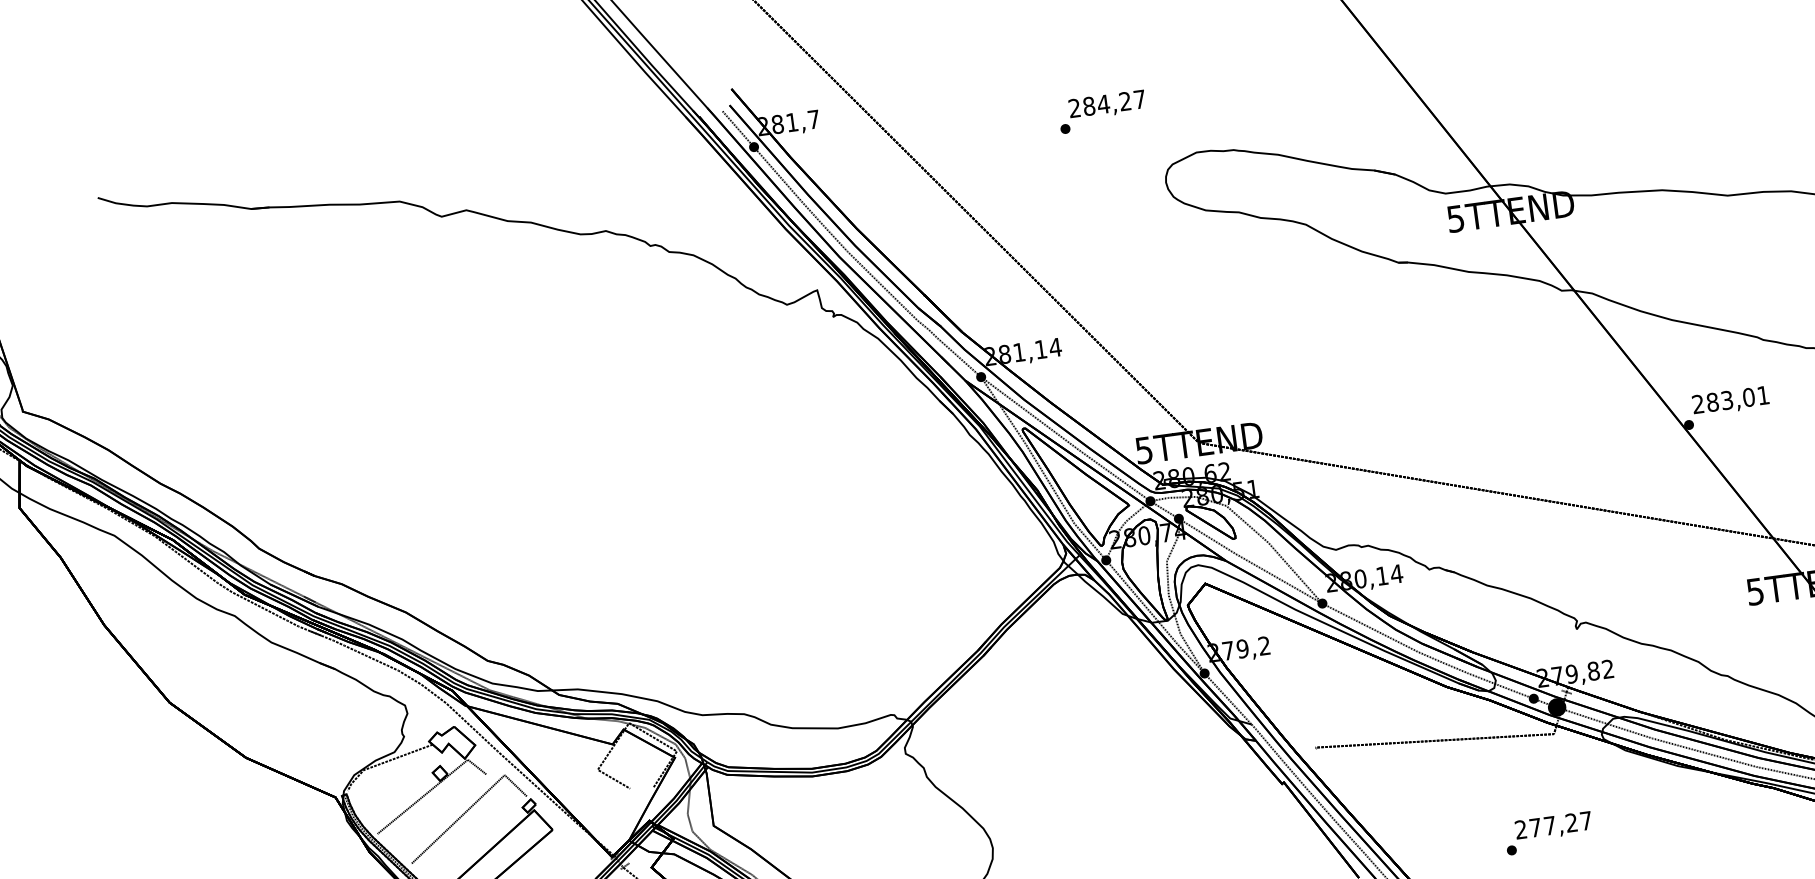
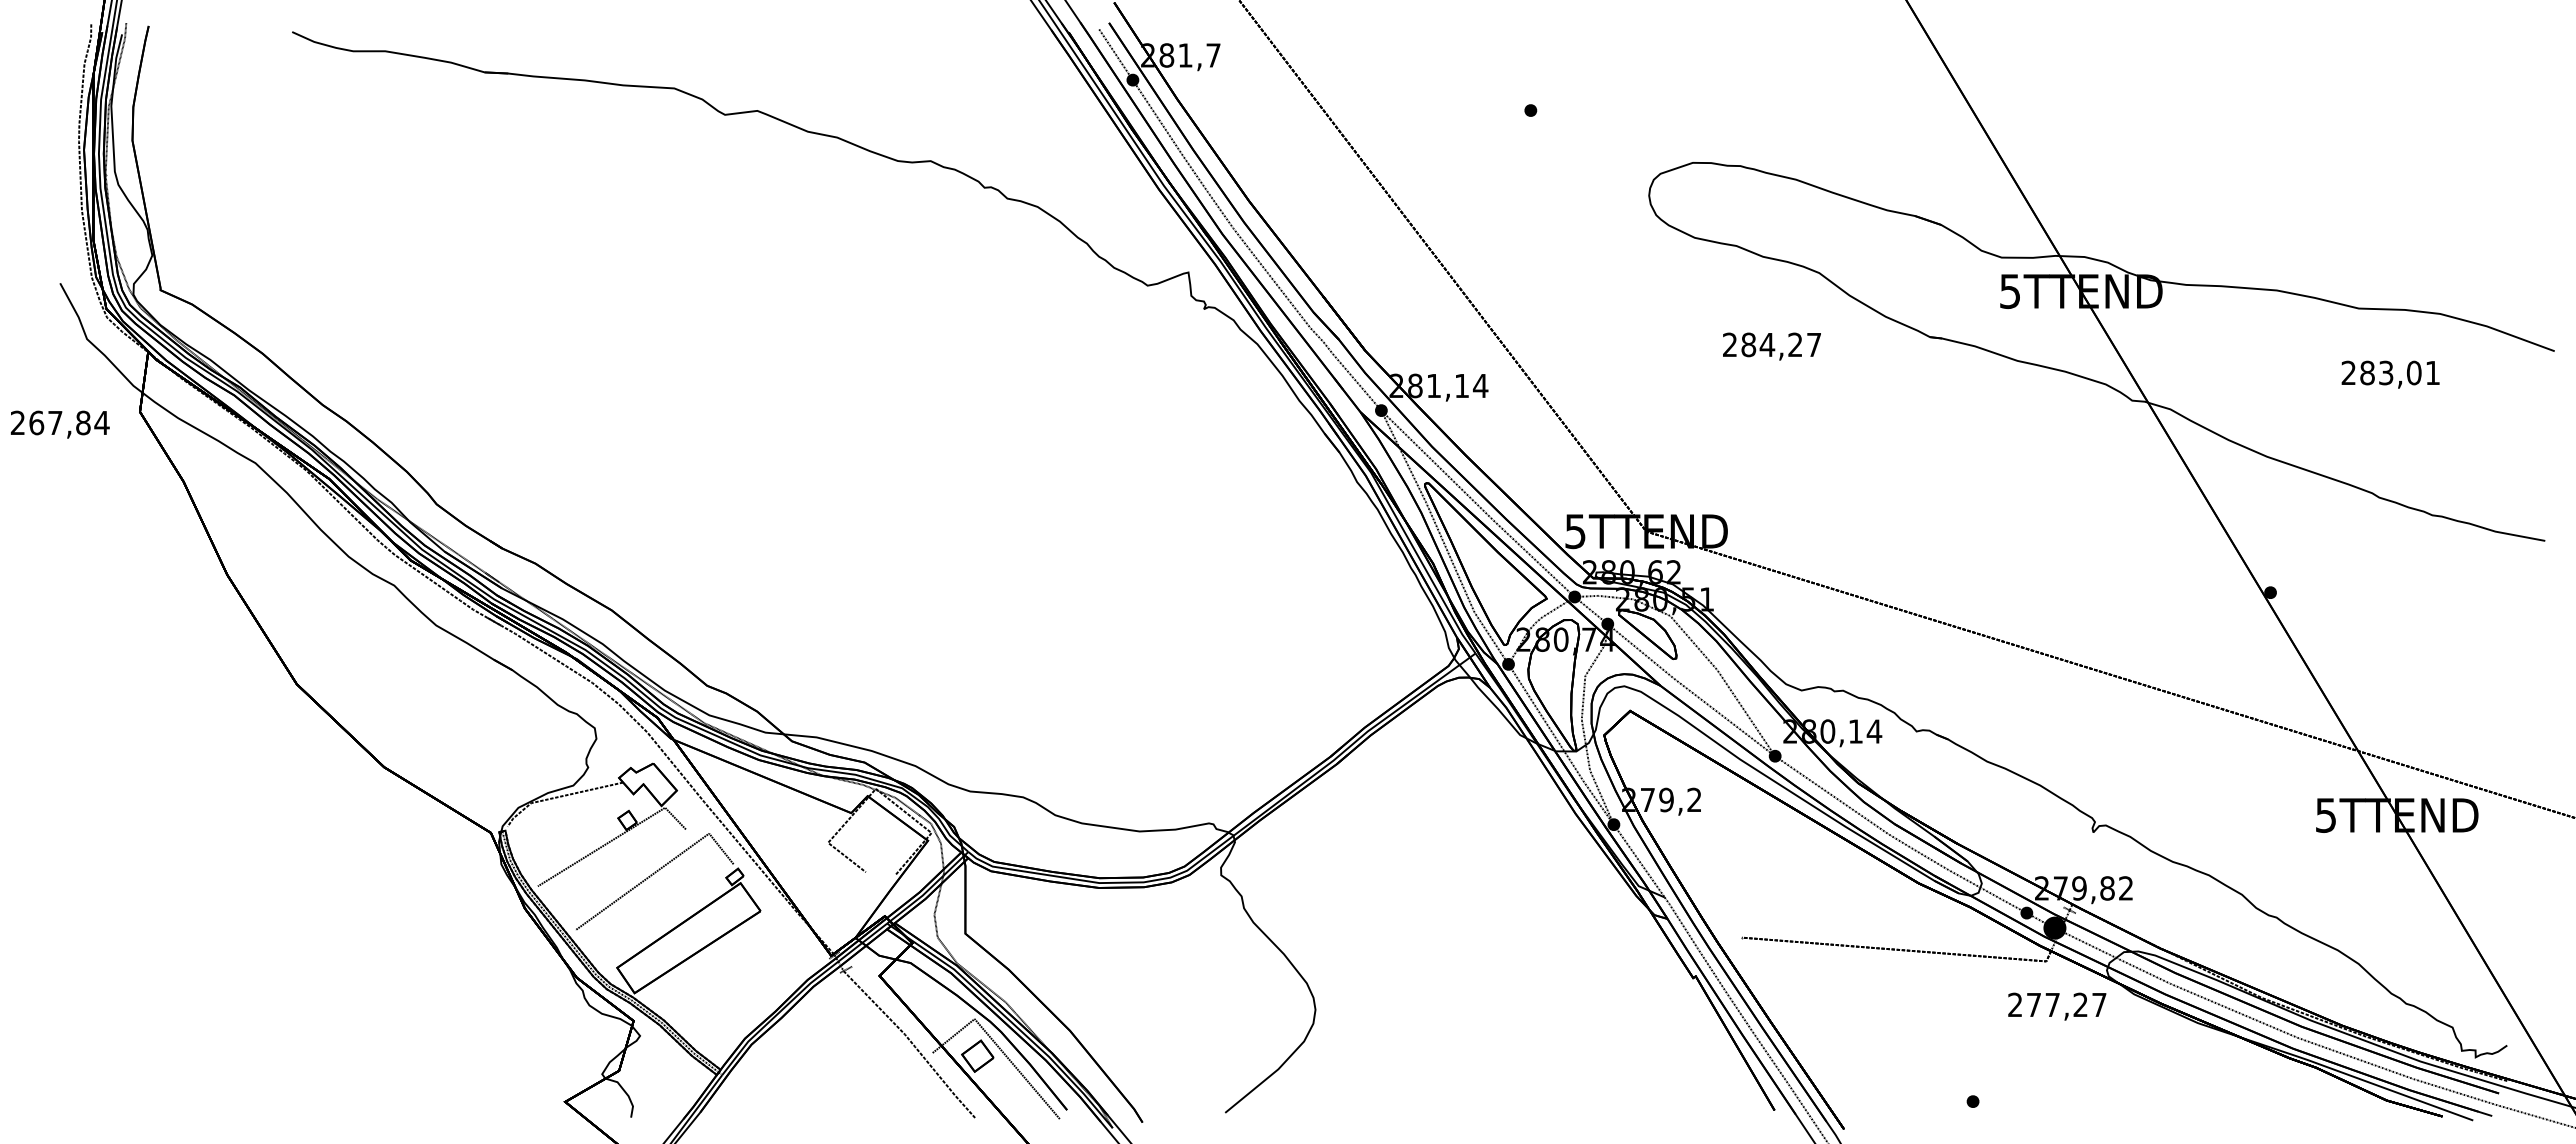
text: (1106, 105) -> (1771, 346), moved
text: (1730, 401) -> (2390, 374), moved
text: (1553, 826) -> (2057, 1006), moved

